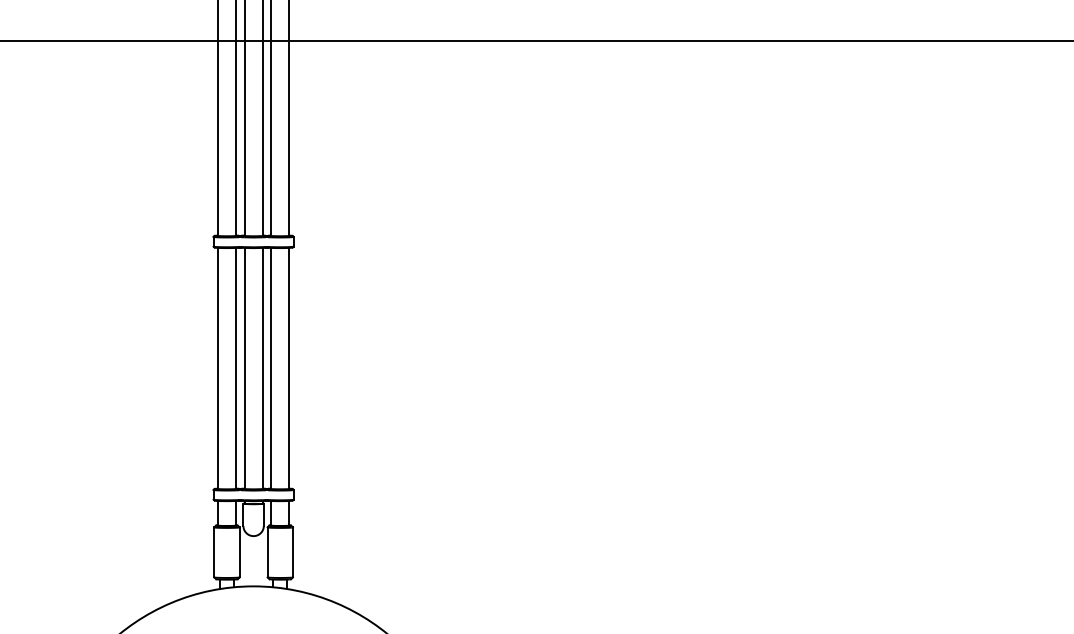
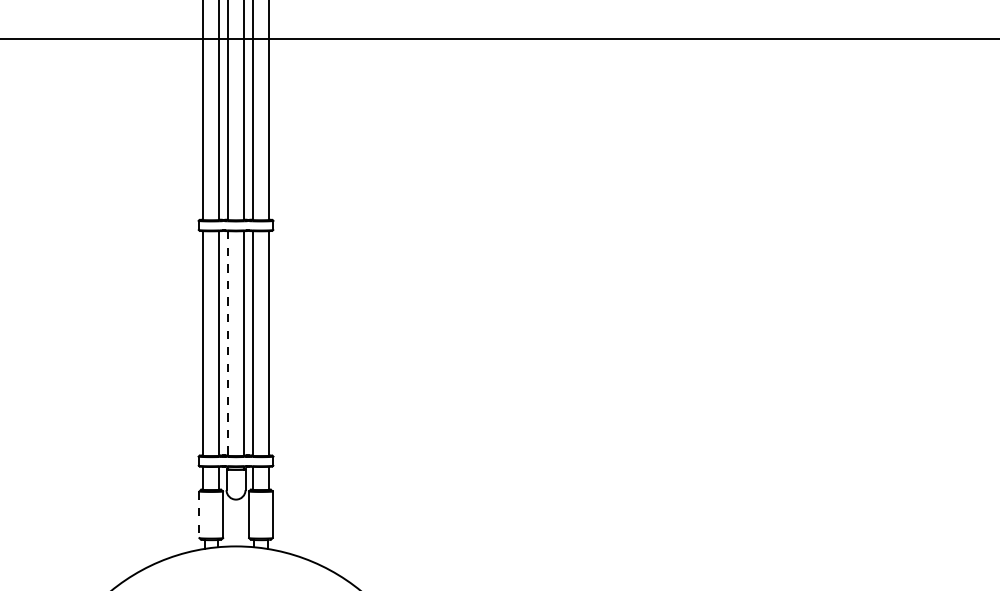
line: (244, 368) -> (227, 343), solid -> dashed
line: (214, 552) -> (199, 514), solid -> dashed

